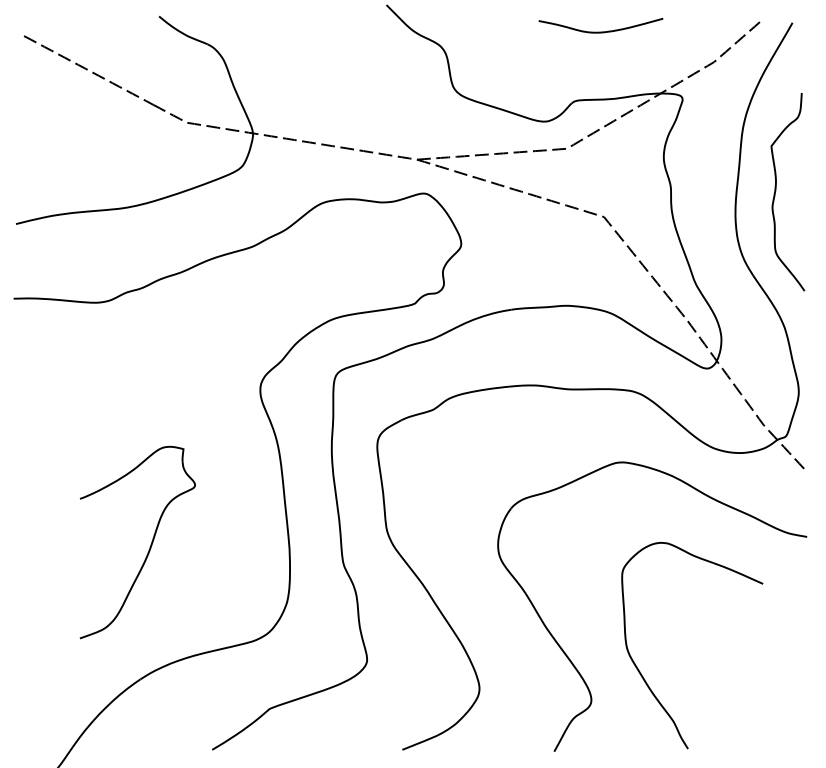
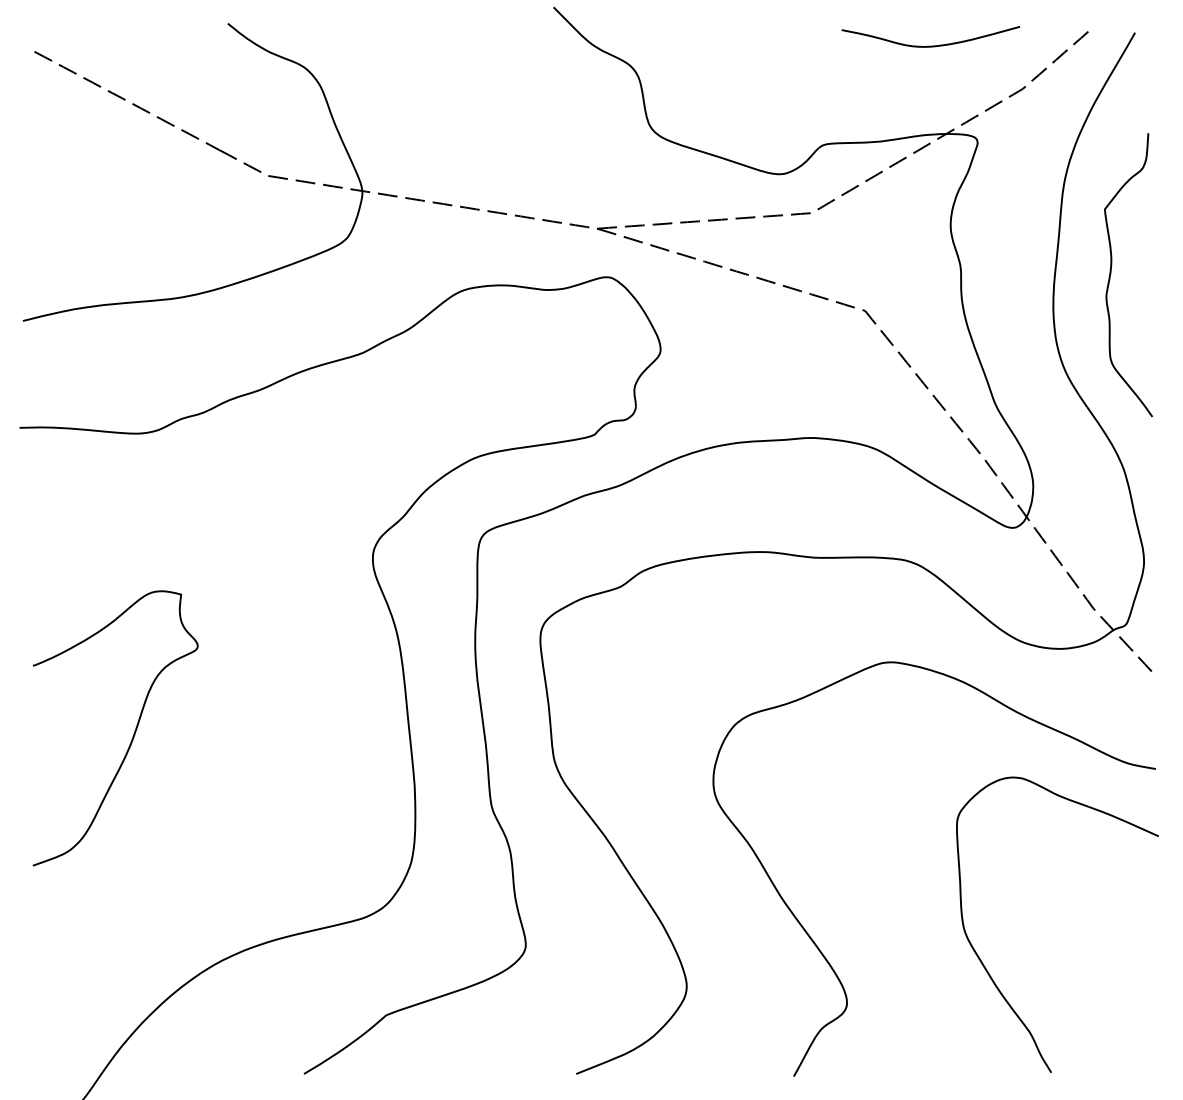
curve: (600, 31) -> (930, 45), moved
part: (149, 547) -> (132, 735), moved
part: (643, 676) -> (987, 968), moved

